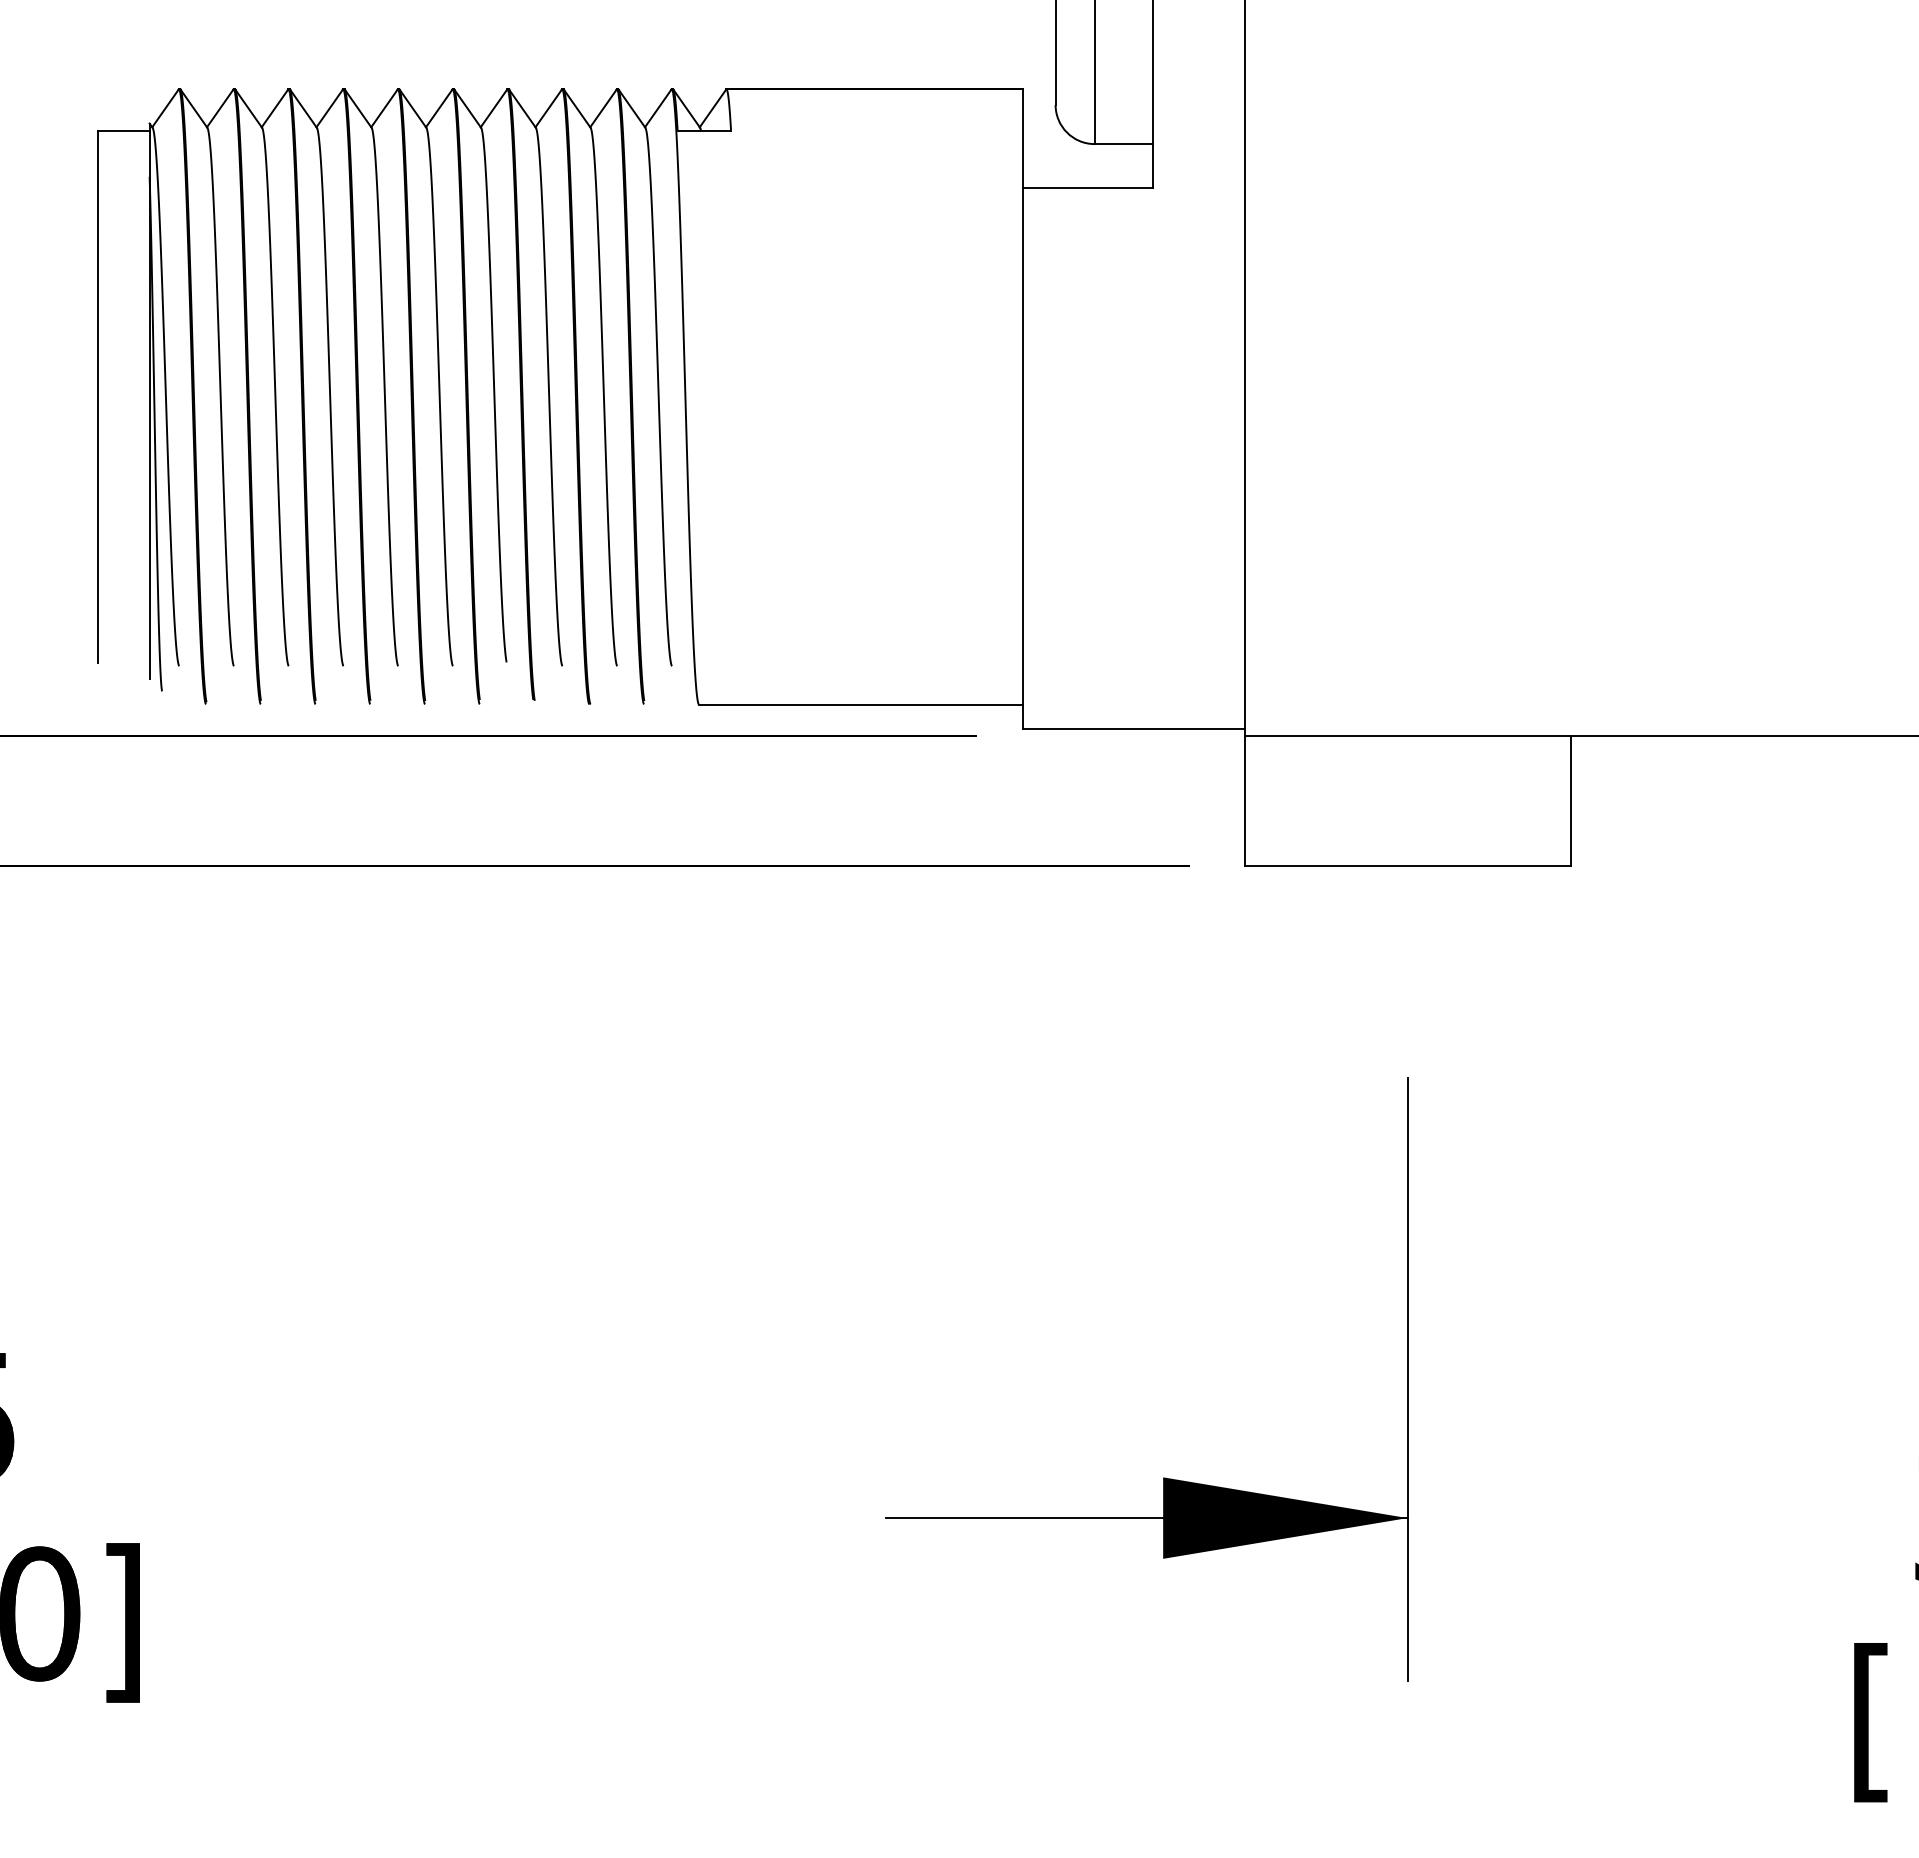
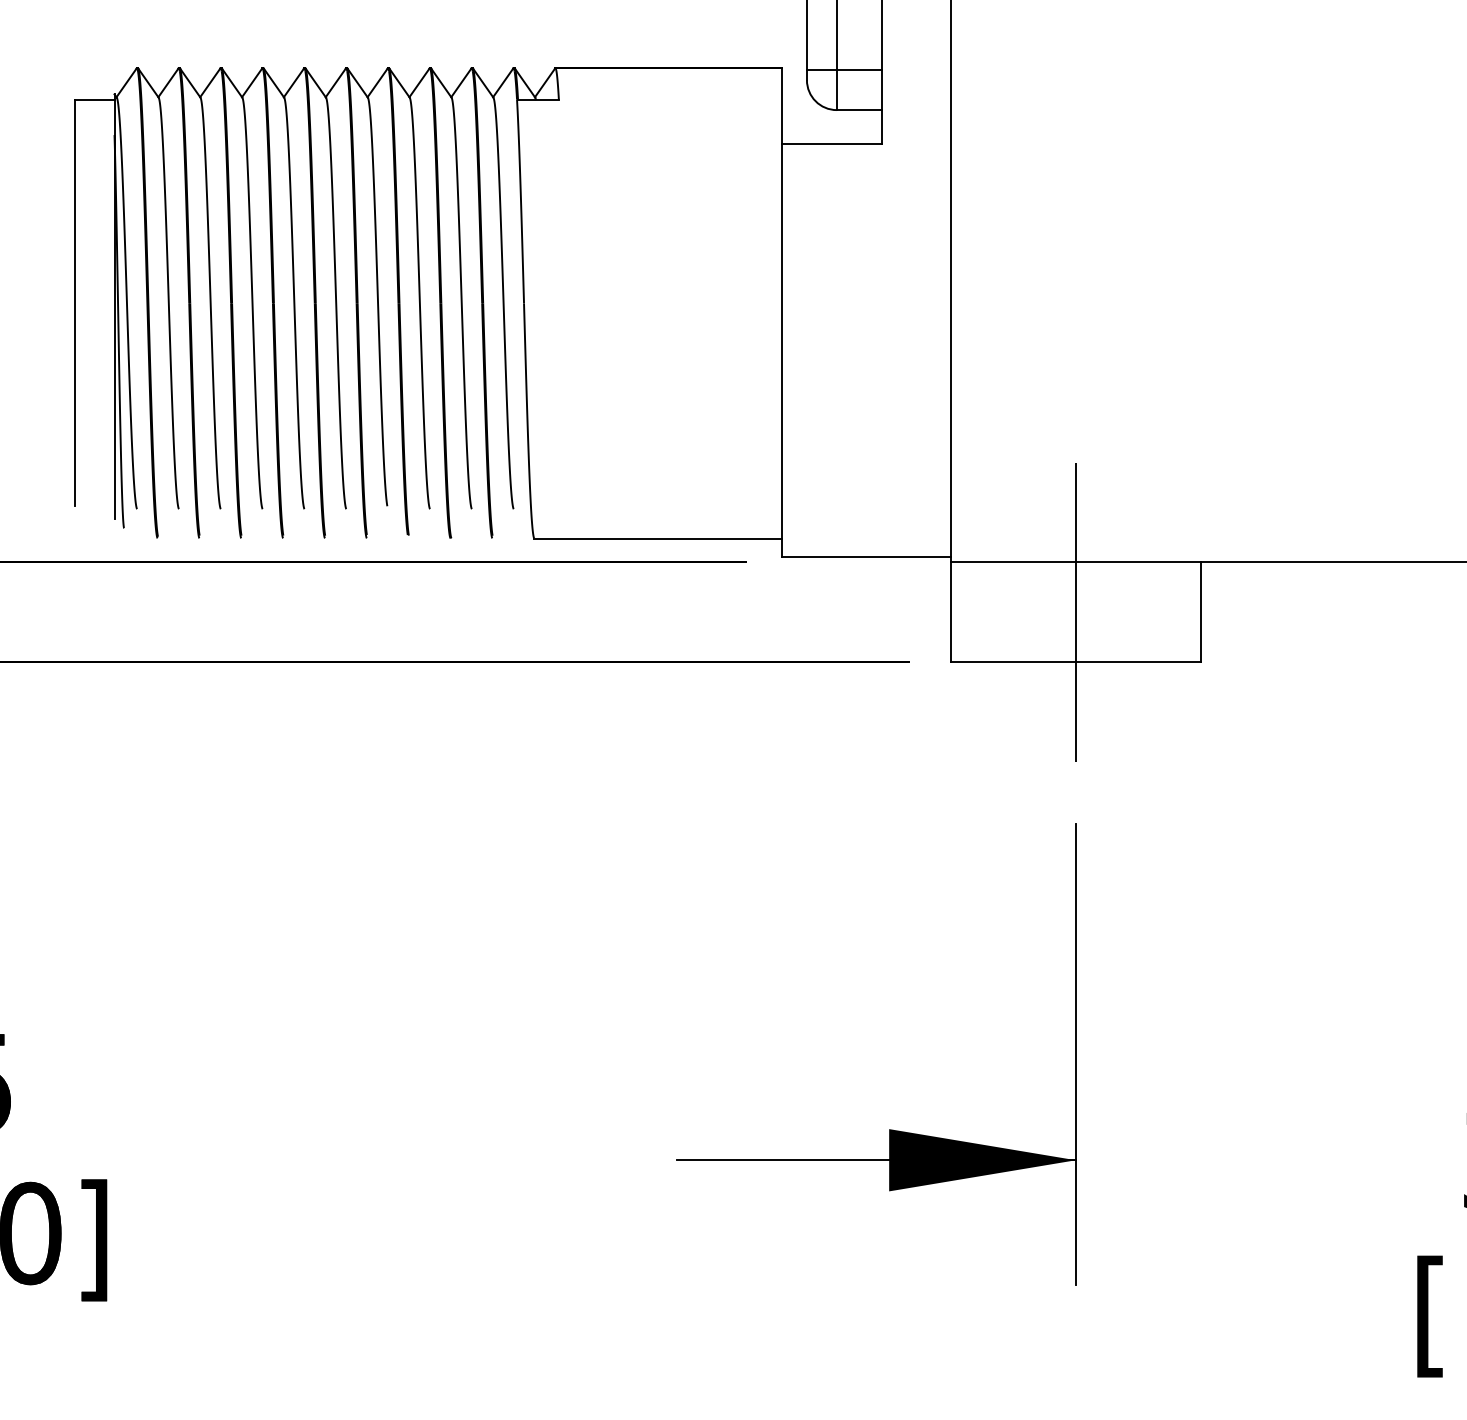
line: (1104, 91) -> (844, 69), added
line: (1407, 800) -> (1075, 611), added

